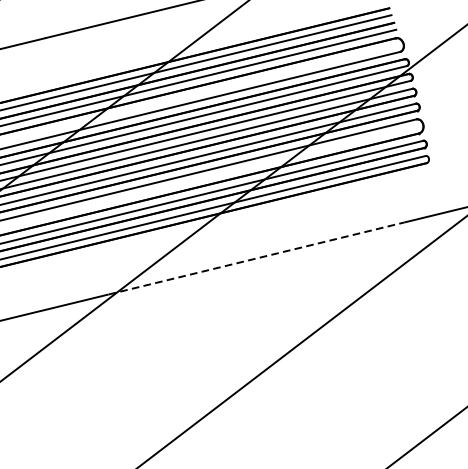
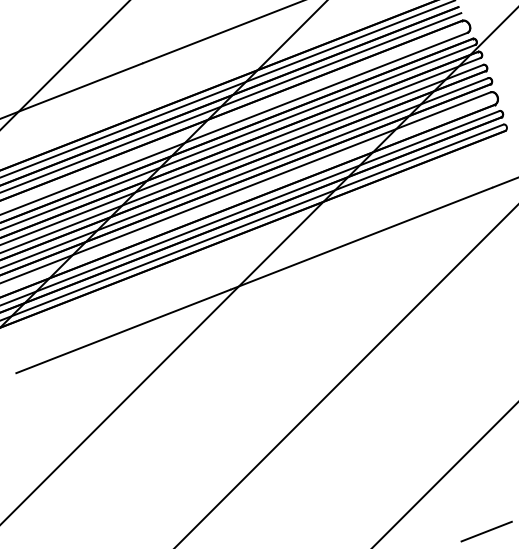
line: (256, 258) -> (361, 238), dashed -> solid

